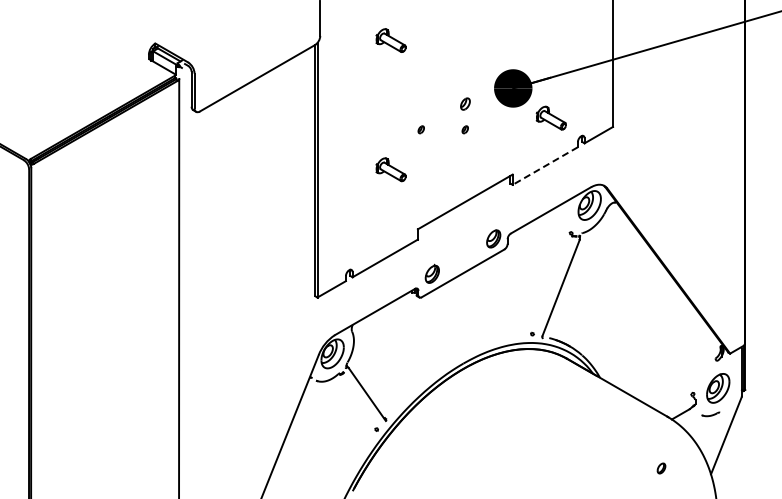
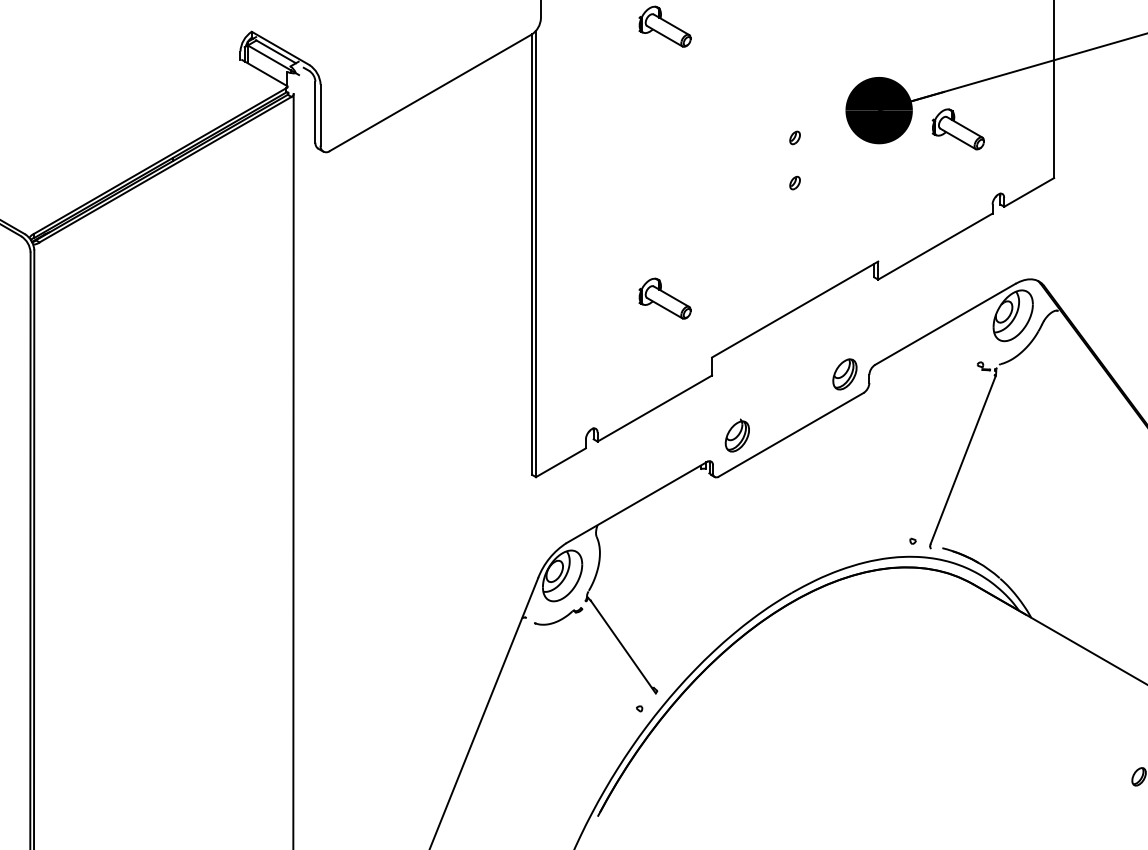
part: (464, 103) -> (793, 136), size x0.62
part: (550, 117) -> (956, 128), moved
part: (420, 129) -> (716, 182), removed
line: (545, 166) -> (935, 247), dashed -> solid
part: (390, 169) -> (663, 298), moved

